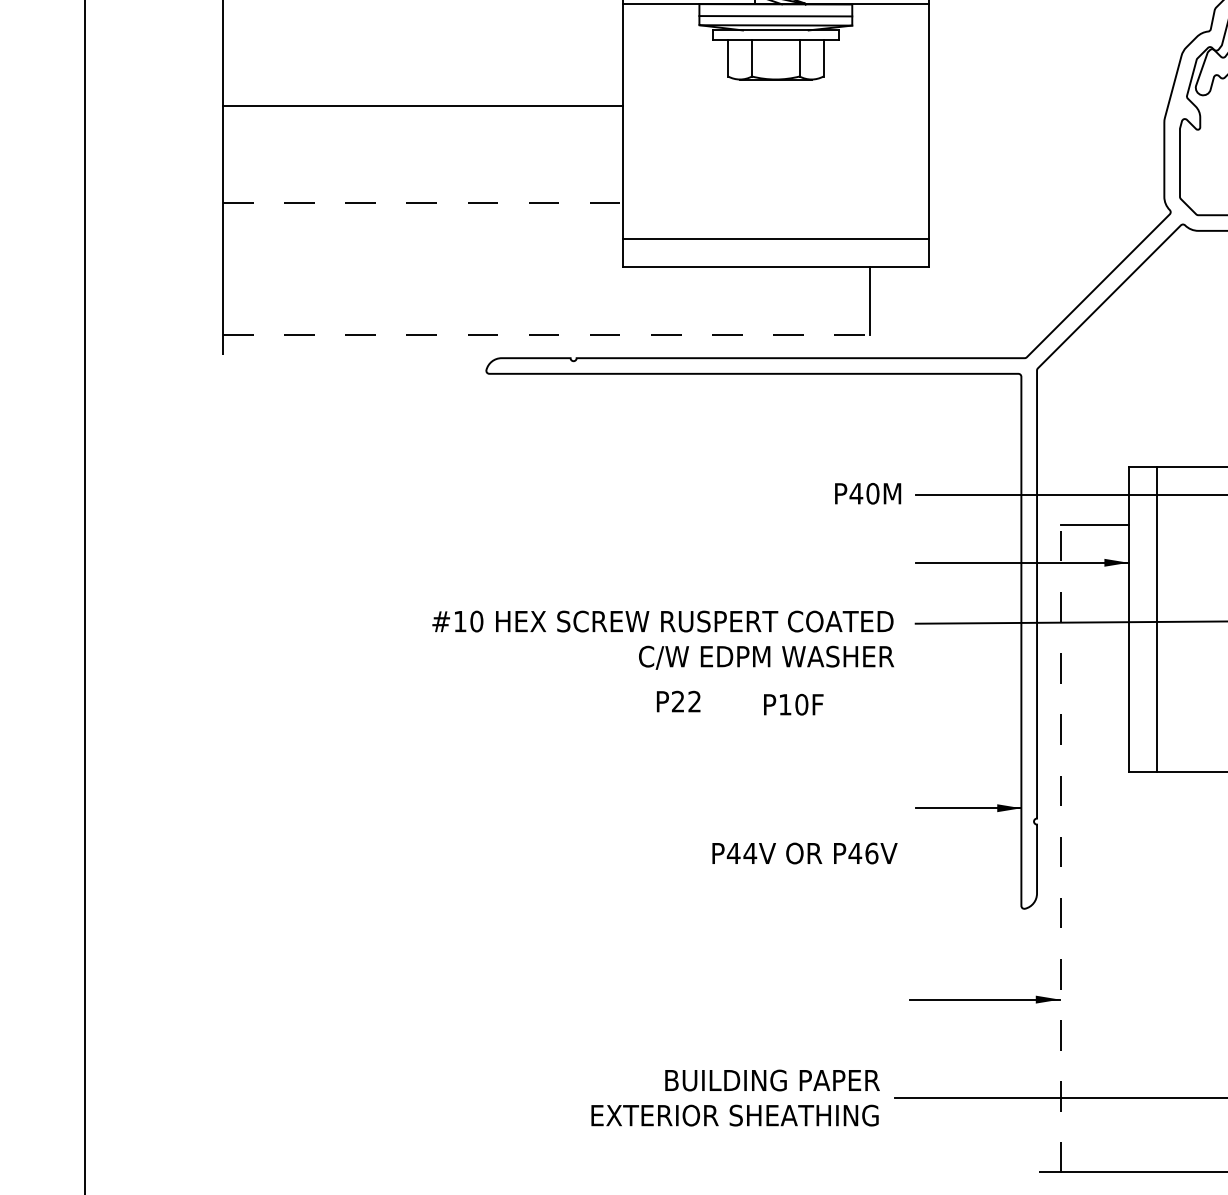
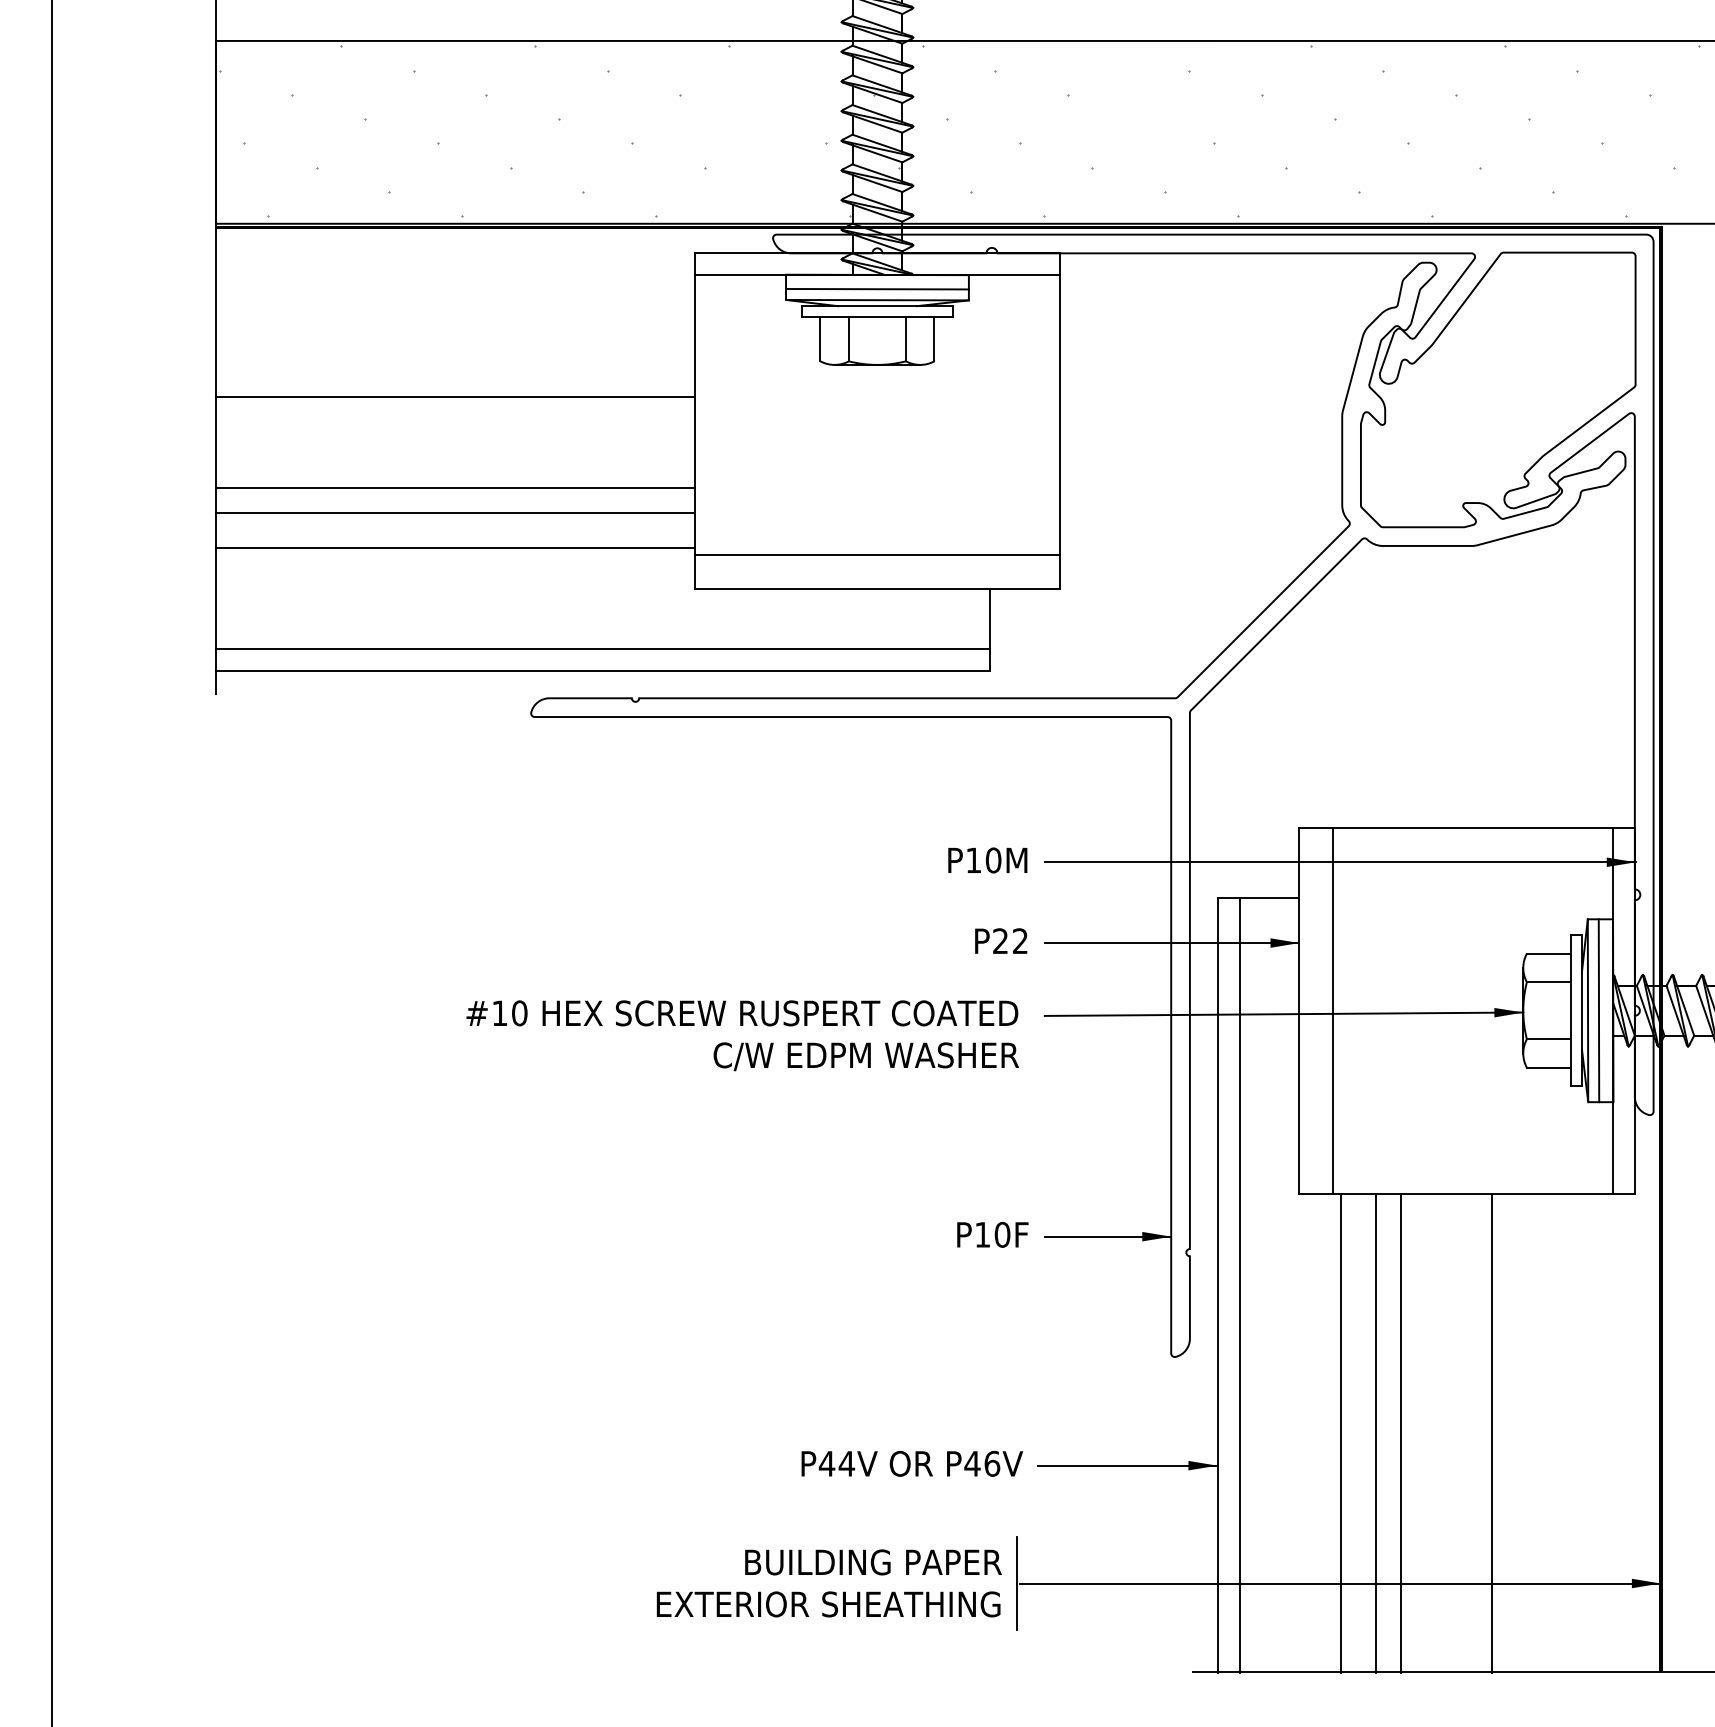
line: (423, 182) -> (455, 488), added
line: (423, 202) -> (455, 512), dashed -> solid
line: (423, 232) -> (455, 548), added
line: (546, 317) -> (602, 649), added
line: (546, 334) -> (602, 670), dashed -> solid
text: (856, 492) -> (973, 859), P40M -> P10M
text: (678, 701) -> (1001, 940), moved
text: (793, 704) -> (992, 1234), moved
line: (1060, 849) -> (1218, 1285), dashed -> solid
line: (1078, 849) -> (1239, 1285), added
text: (805, 853) -> (912, 1463), moved
line: (1162, 971) -> (1340, 1432), added
line: (1192, 971) -> (1376, 1432), added
line: (1213, 971) -> (1400, 1432), added
line: (892, 1098) -> (1017, 1583), added

